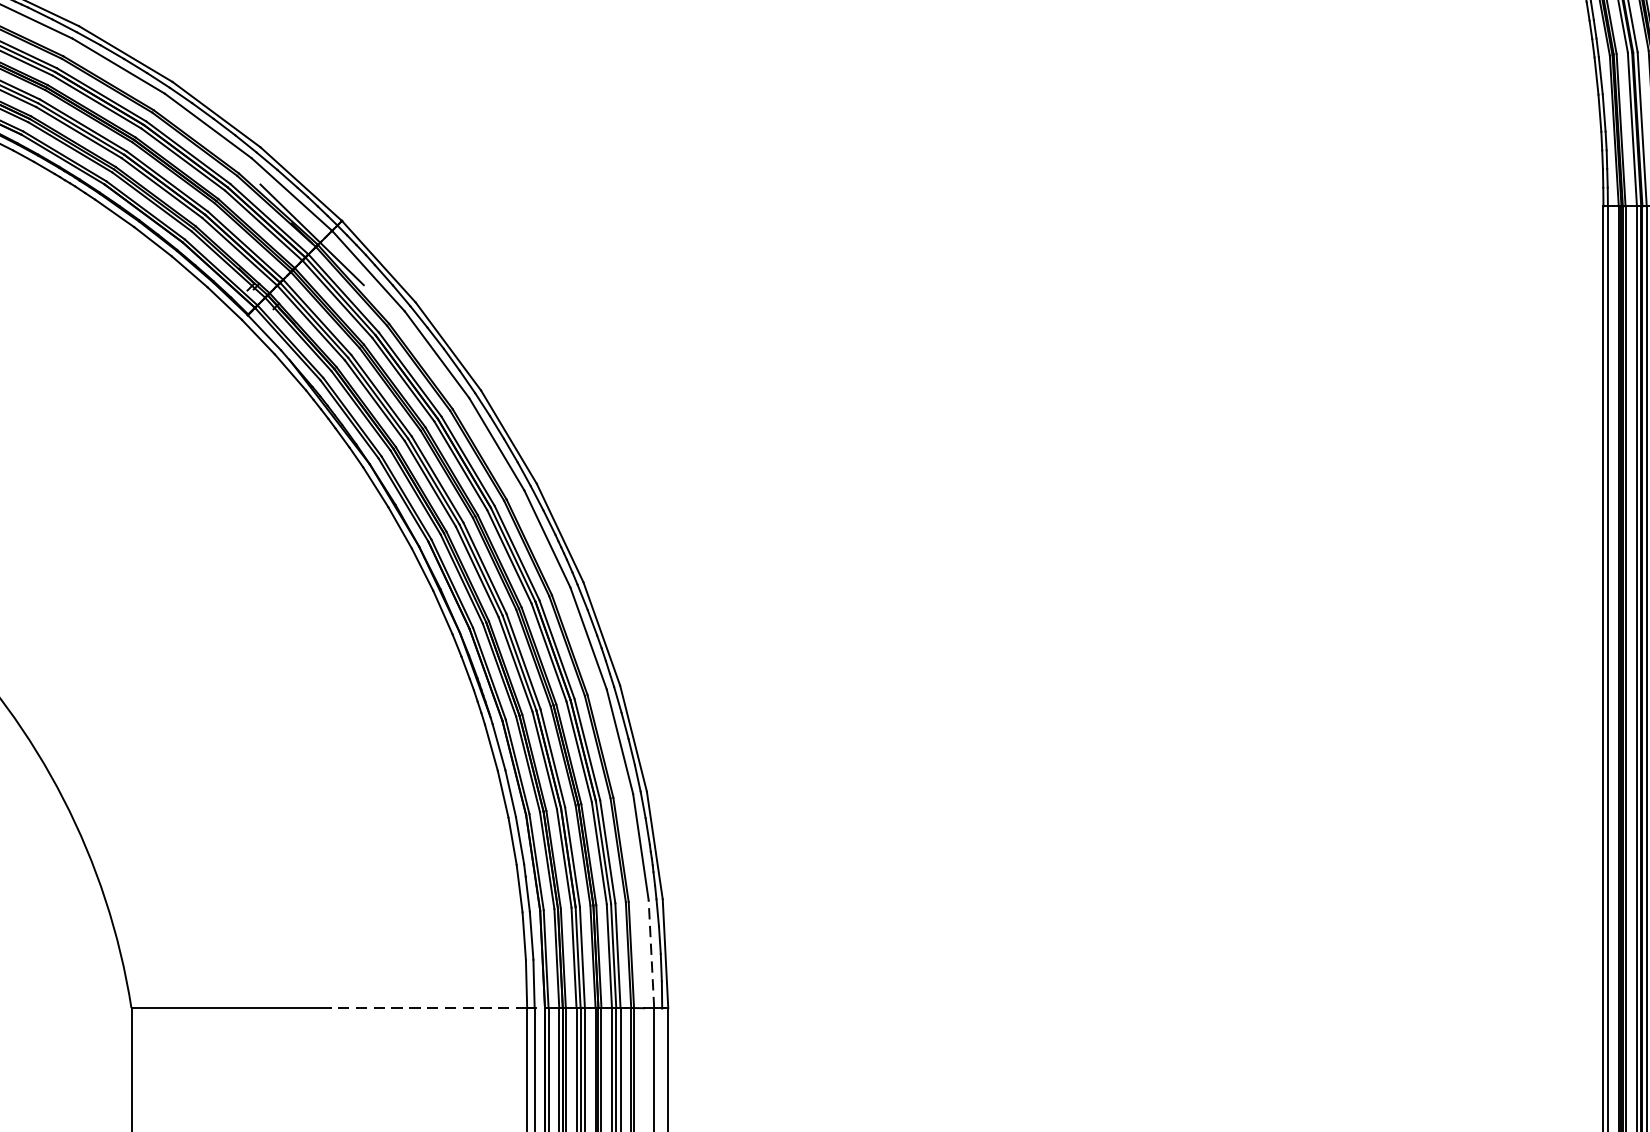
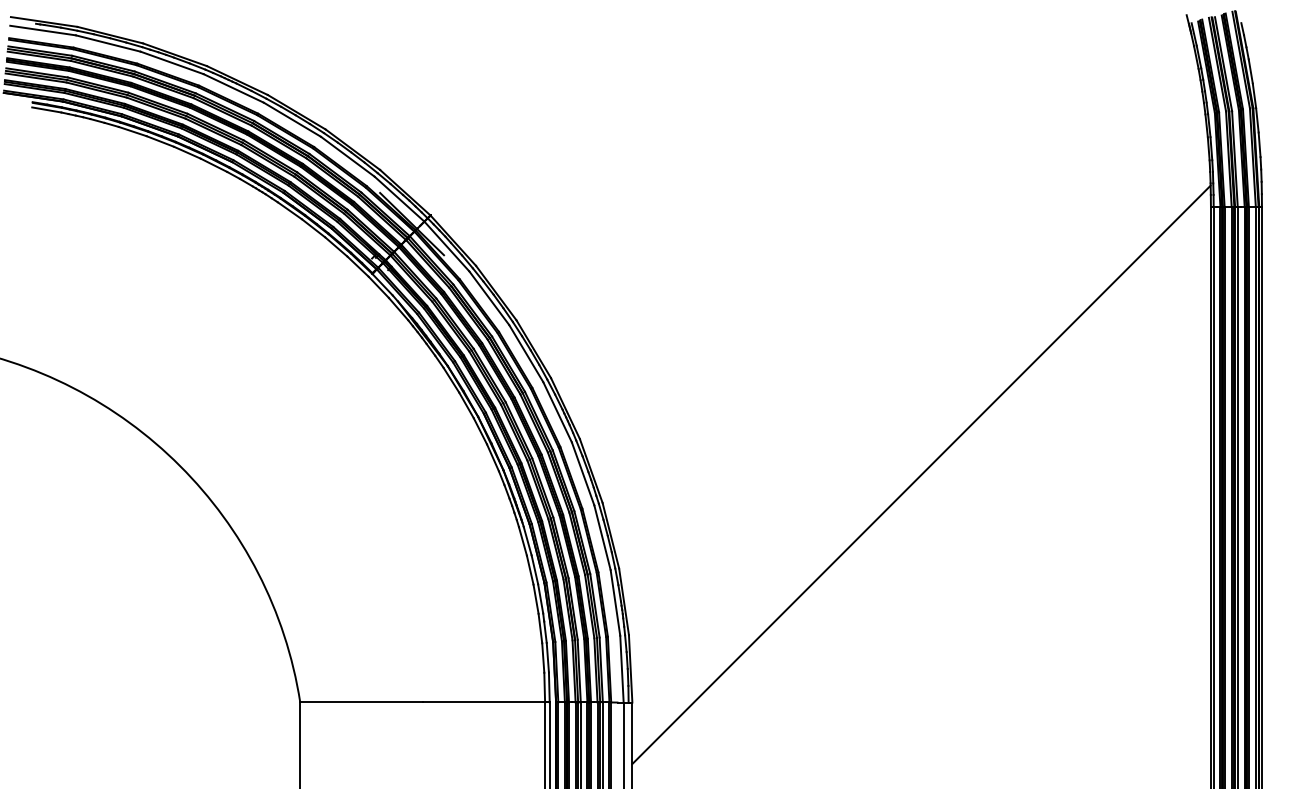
line: (1135, 639) -> (921, 474), added
line: (650, 953) -> (621, 668), dashed -> solid
line: (429, 1008) -> (484, 702), dashed -> solid

